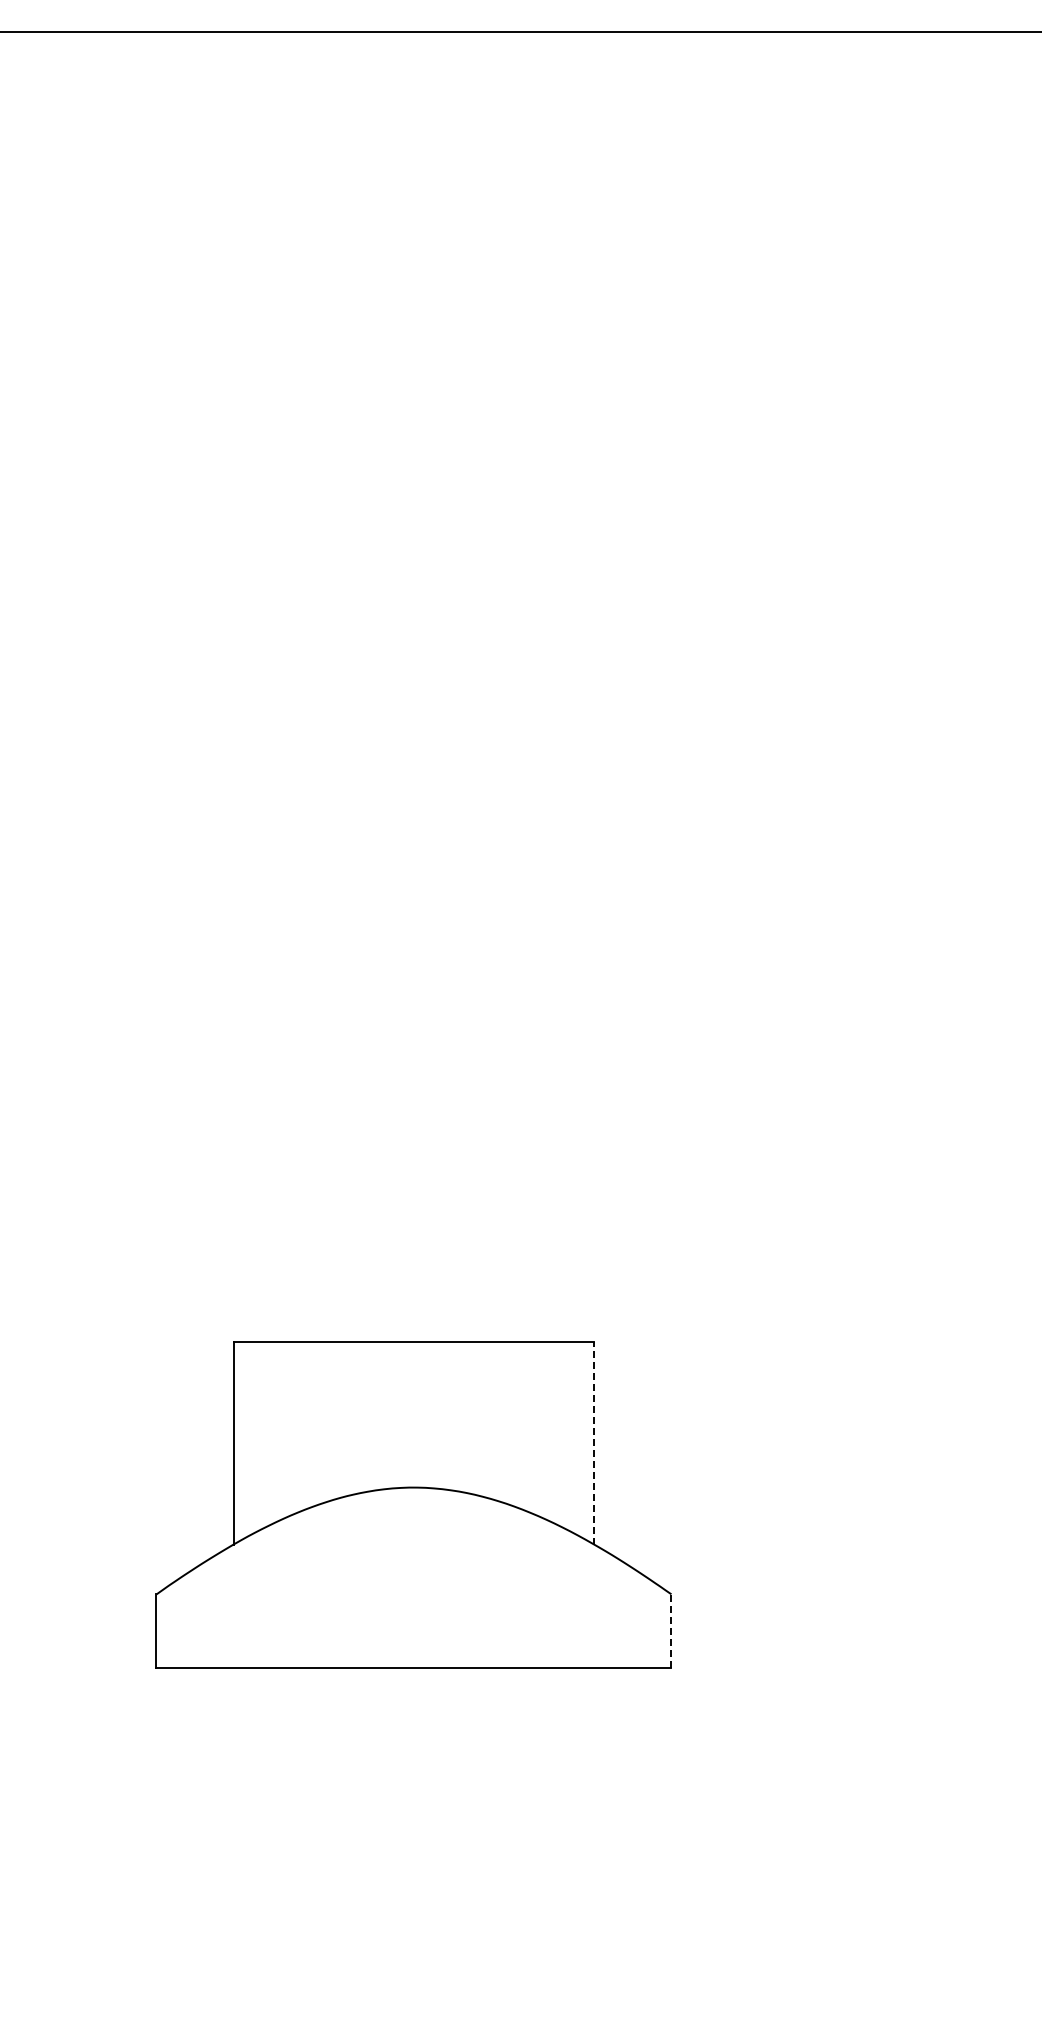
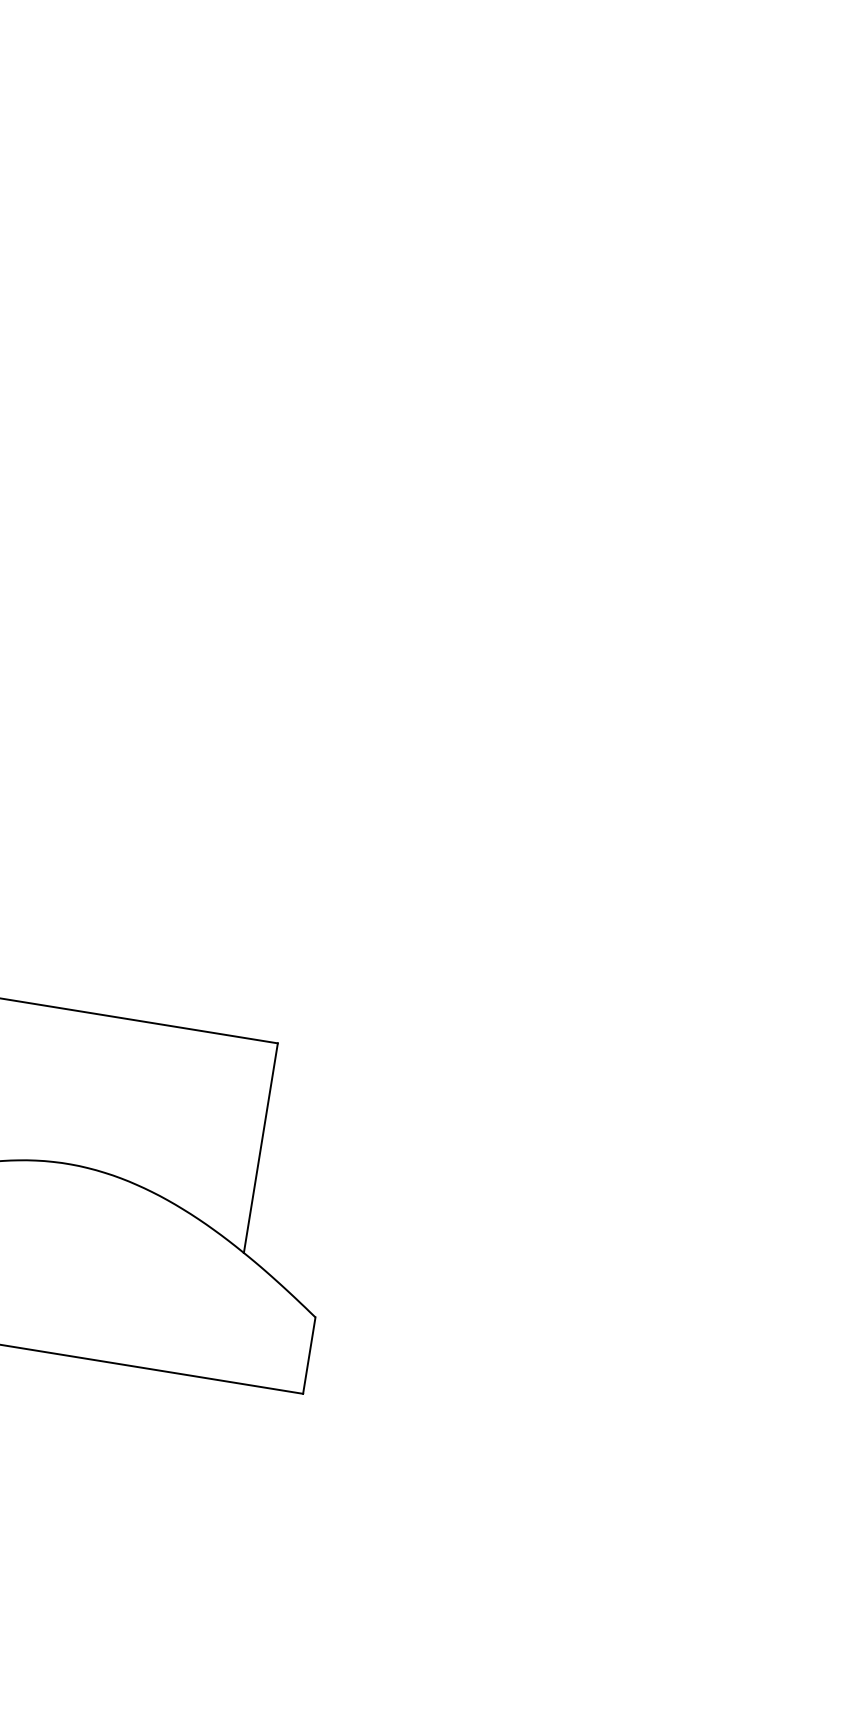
line: (594, 1442) -> (261, 1147), dashed -> solid
line: (671, 1631) -> (309, 1355), dashed -> solid

